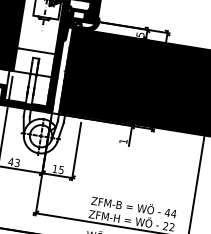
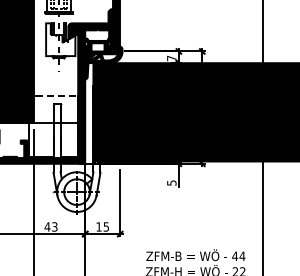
text: (140, 34) -> (171, 58), 5 -> 7
line: (37, 51) -> (57, 96), solid -> dashed
text: (123, 140) -> (171, 182), 1 -> 5

